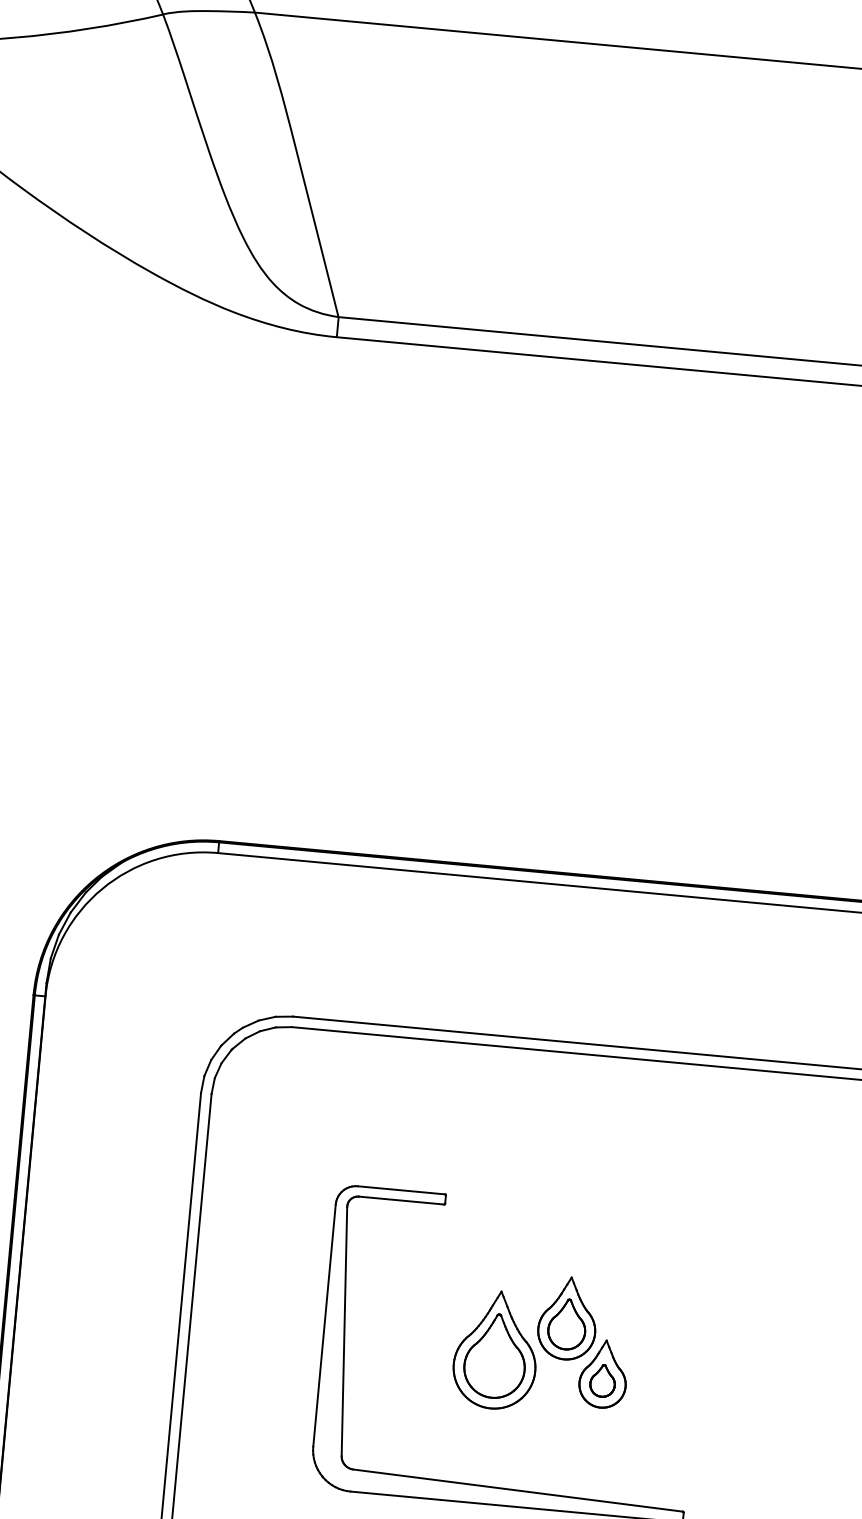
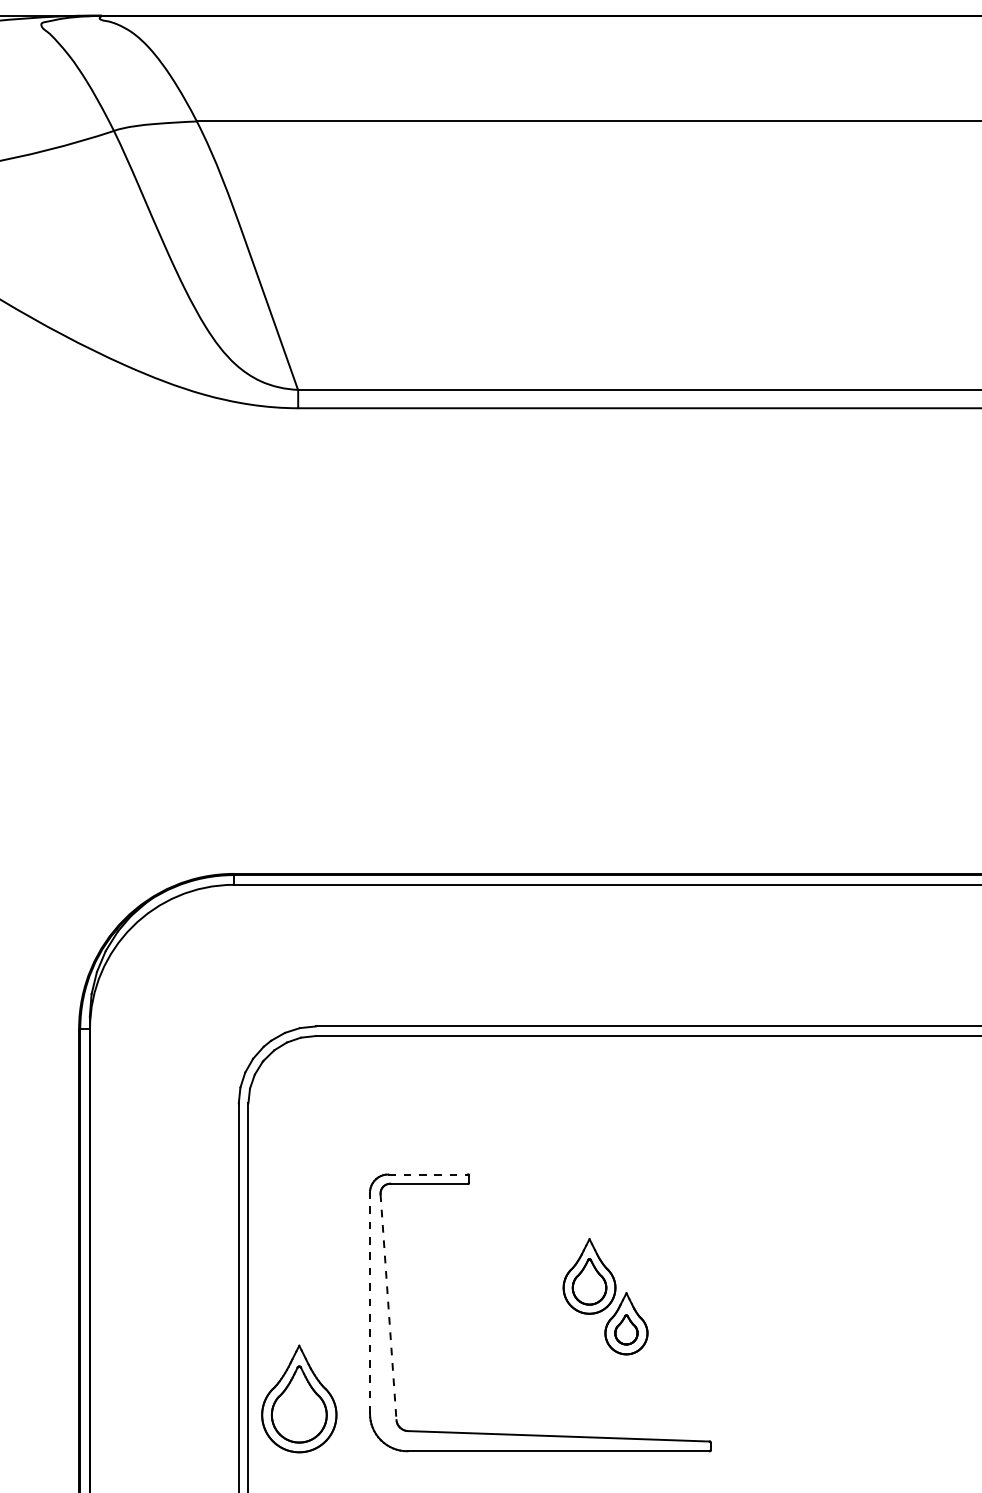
line: (401, 1190) -> (428, 1174), solid -> dashed
line: (325, 1325) -> (370, 1303), solid -> dashed
line: (344, 1332) -> (388, 1307), solid -> dashed
part: (496, 1349) -> (299, 1398), moved

